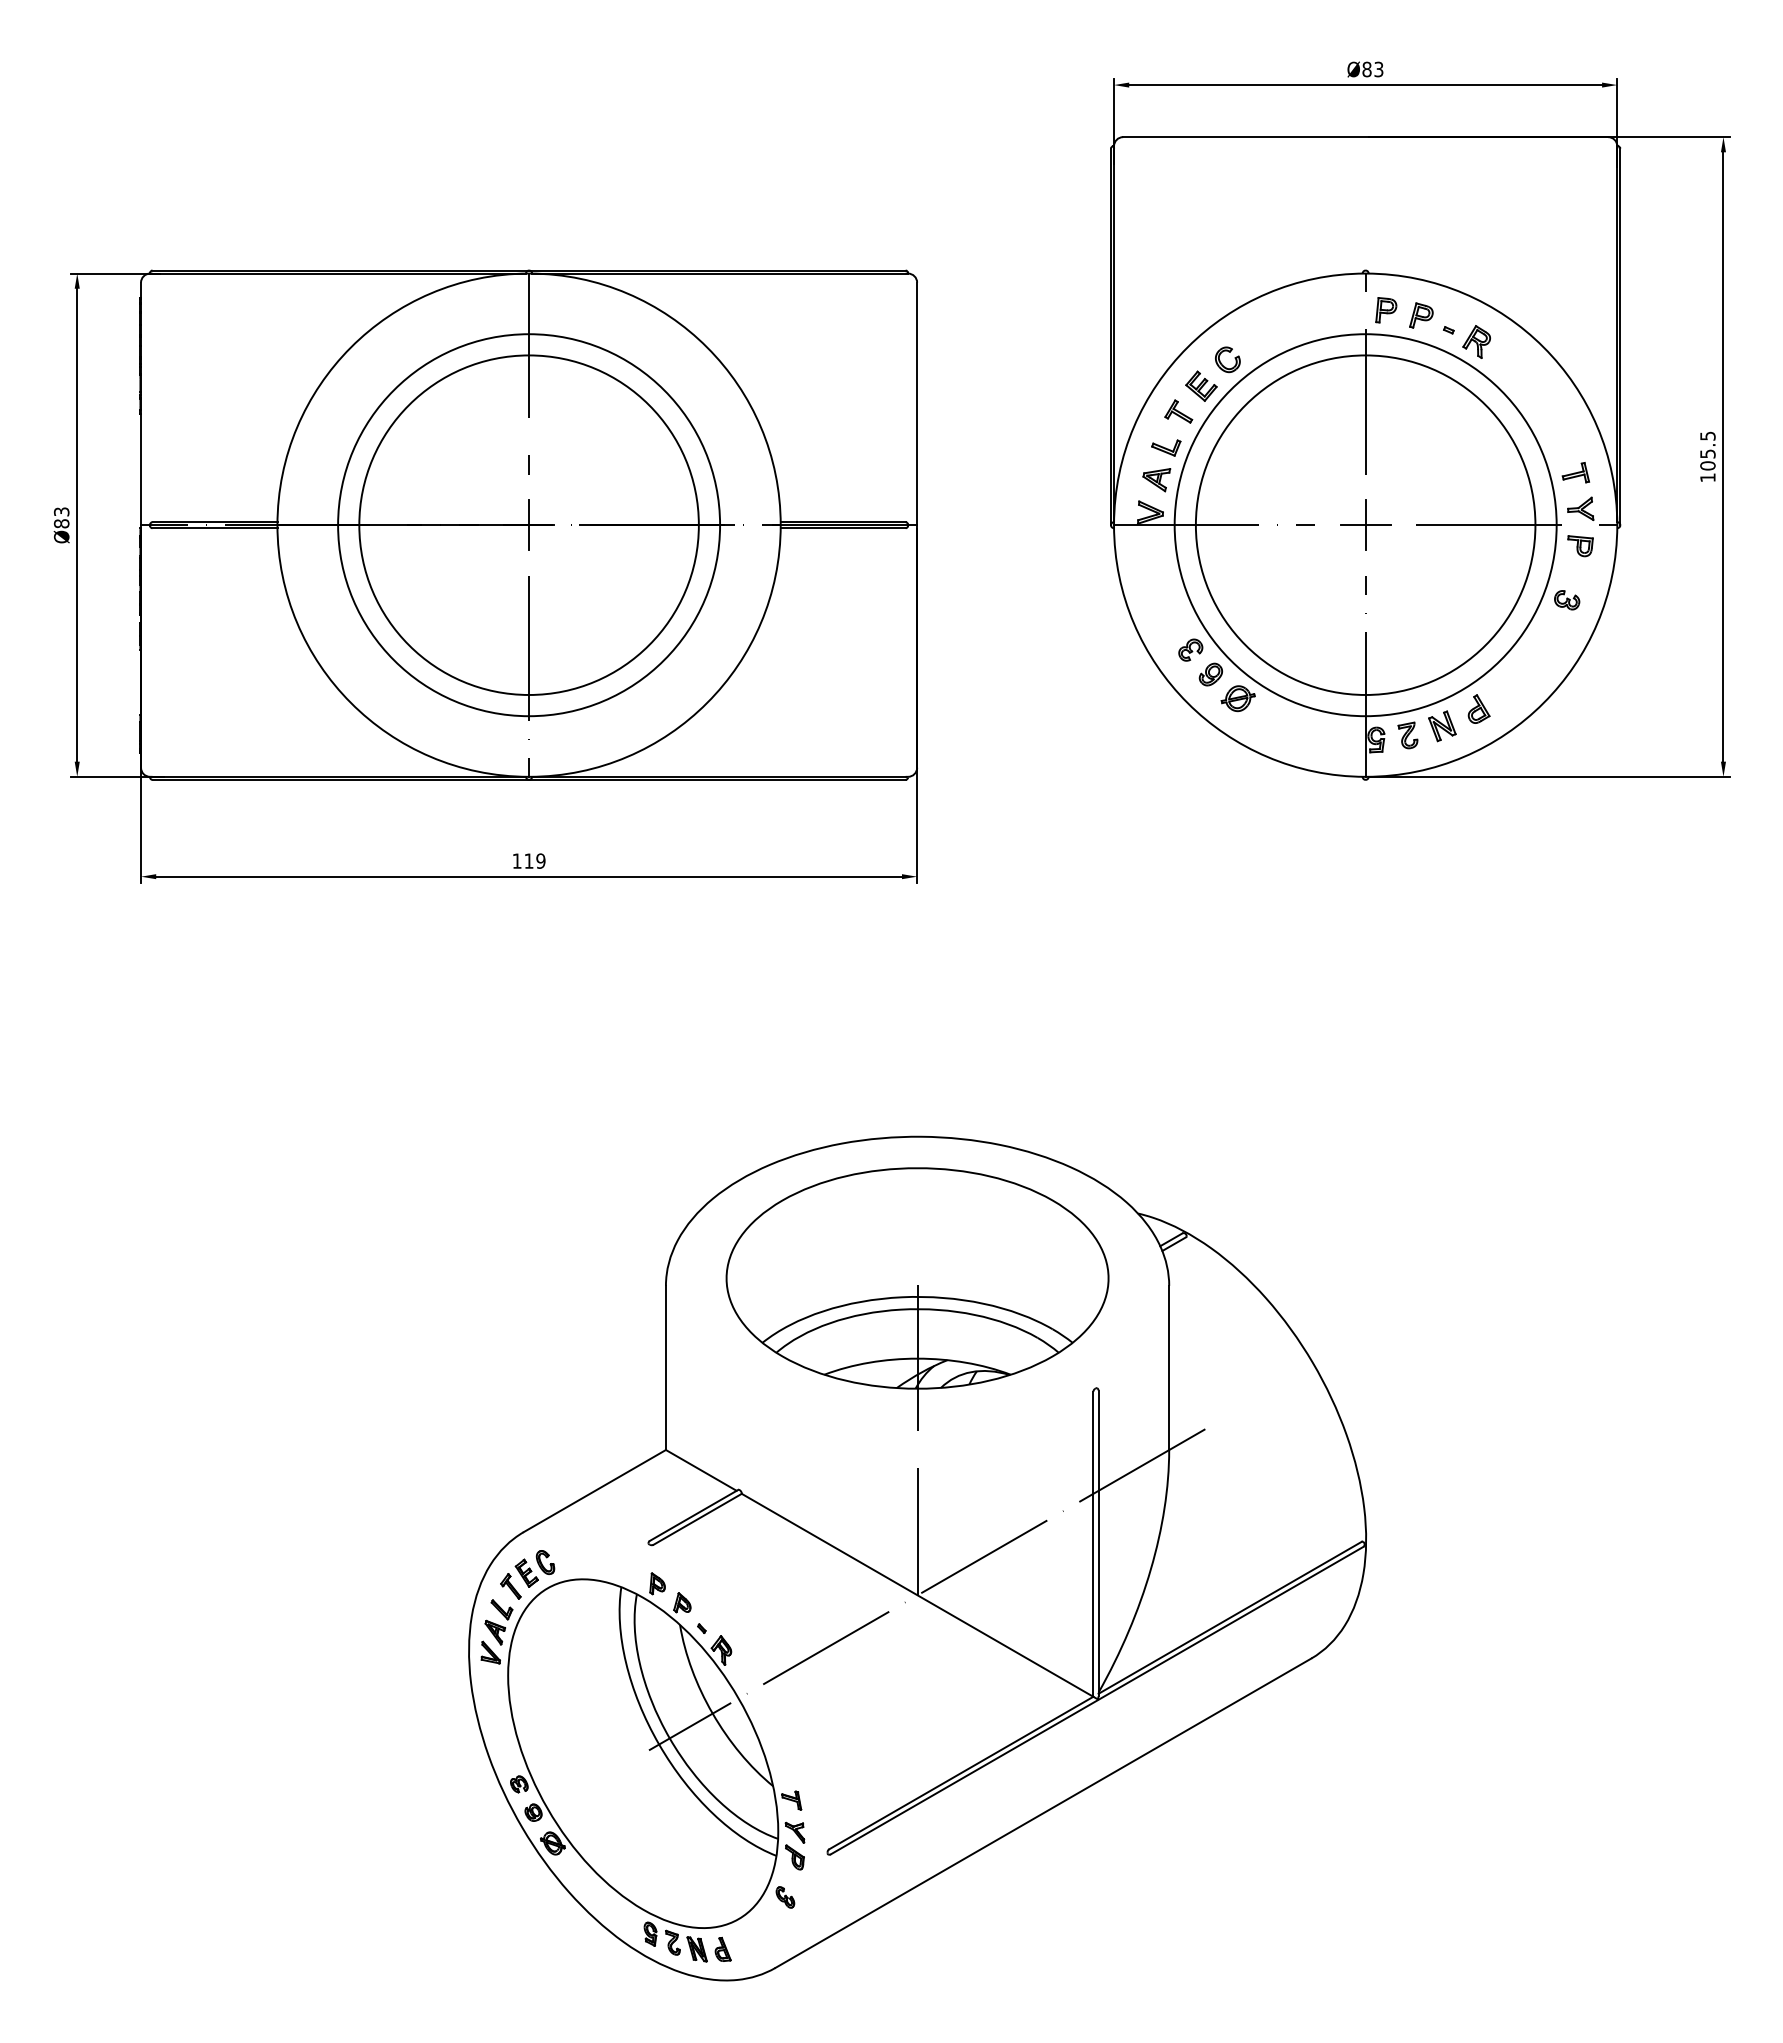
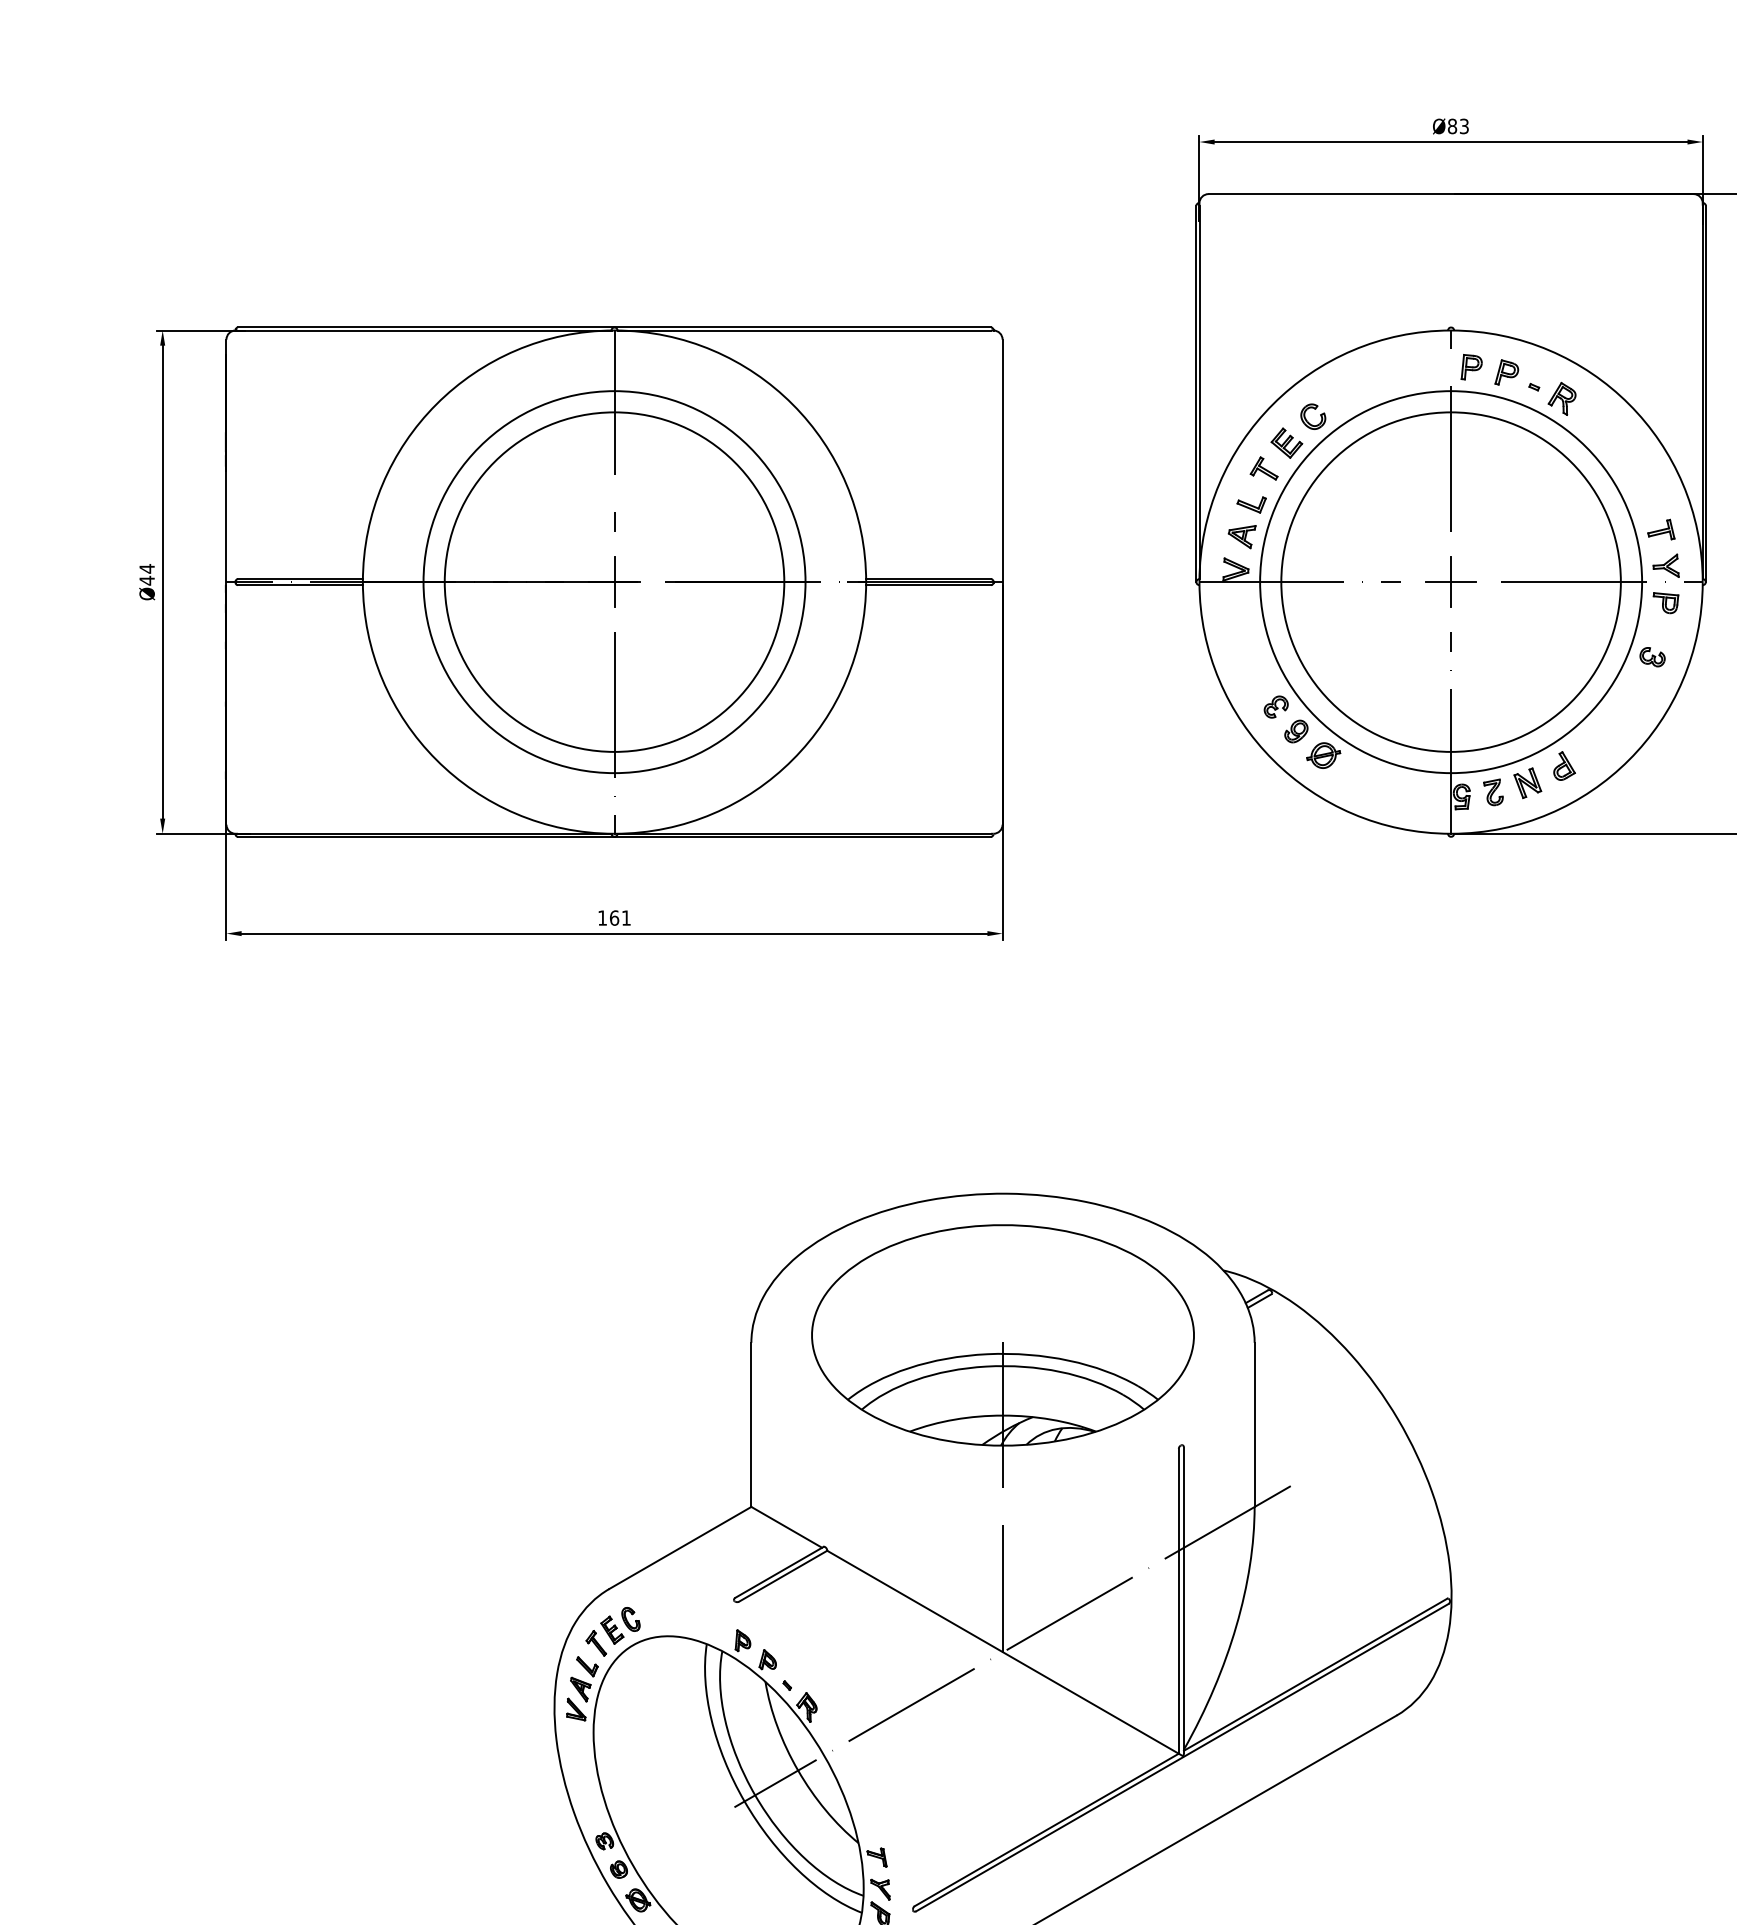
text: (61, 517) -> (146, 574), Ø83 -> Ø44
text: (534, 860) -> (619, 917), 119 -> 161

